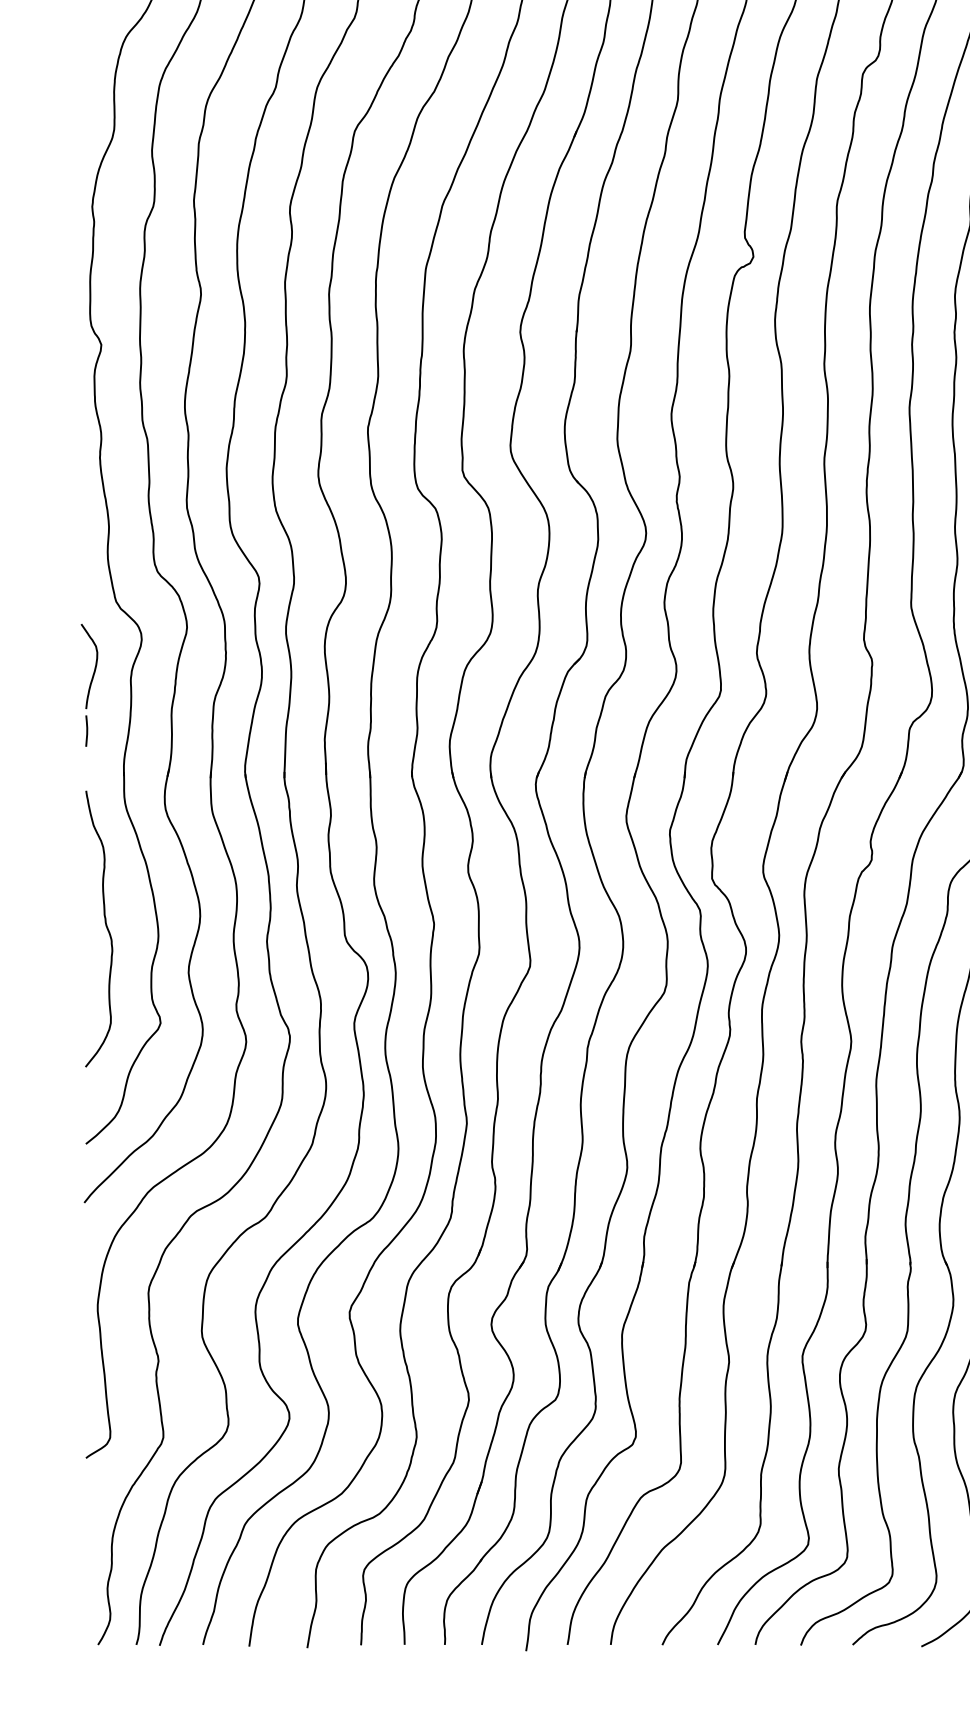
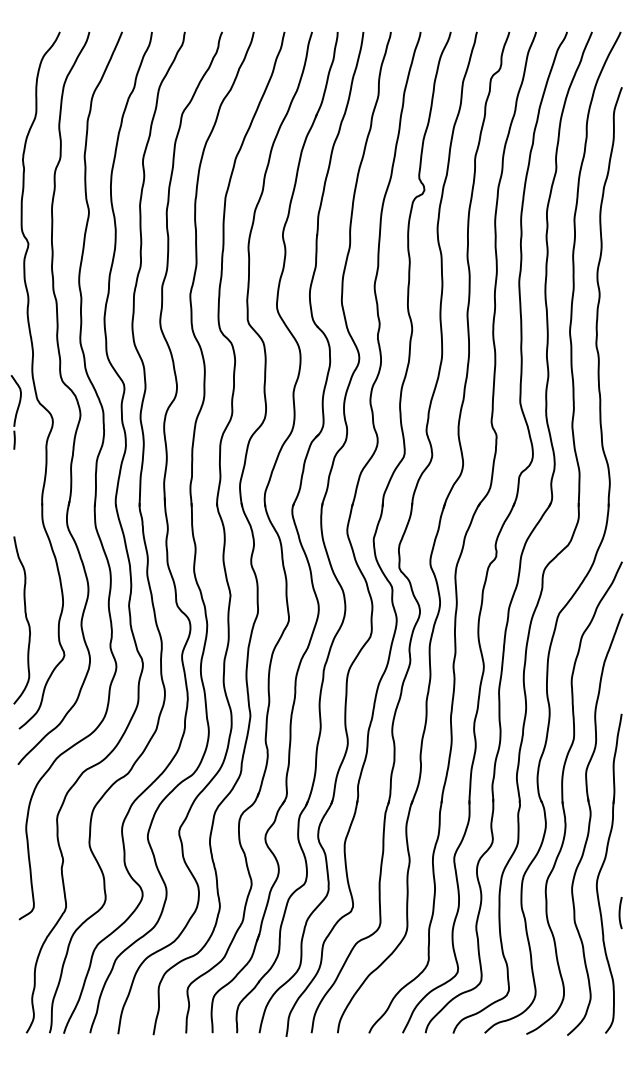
part: (88, 685) -> (15, 412), moved
curve: (104, 925) -> (25, 618), moved

